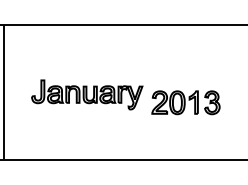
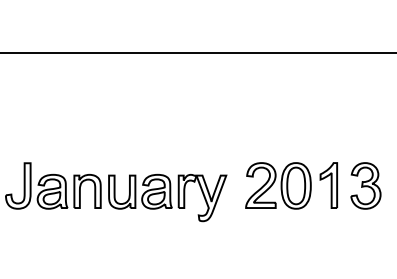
part: (185, 102) -> (312, 185), moved

